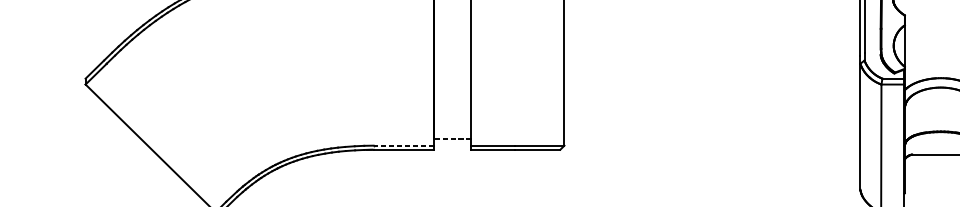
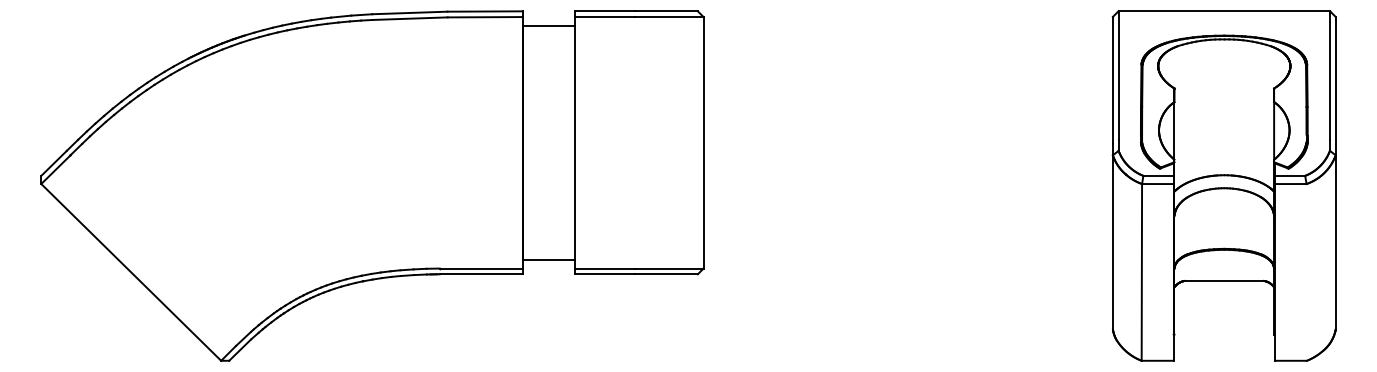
line: (452, 139) -> (548, 259), dashed -> solid
line: (403, 145) -> (481, 268), dashed -> solid

